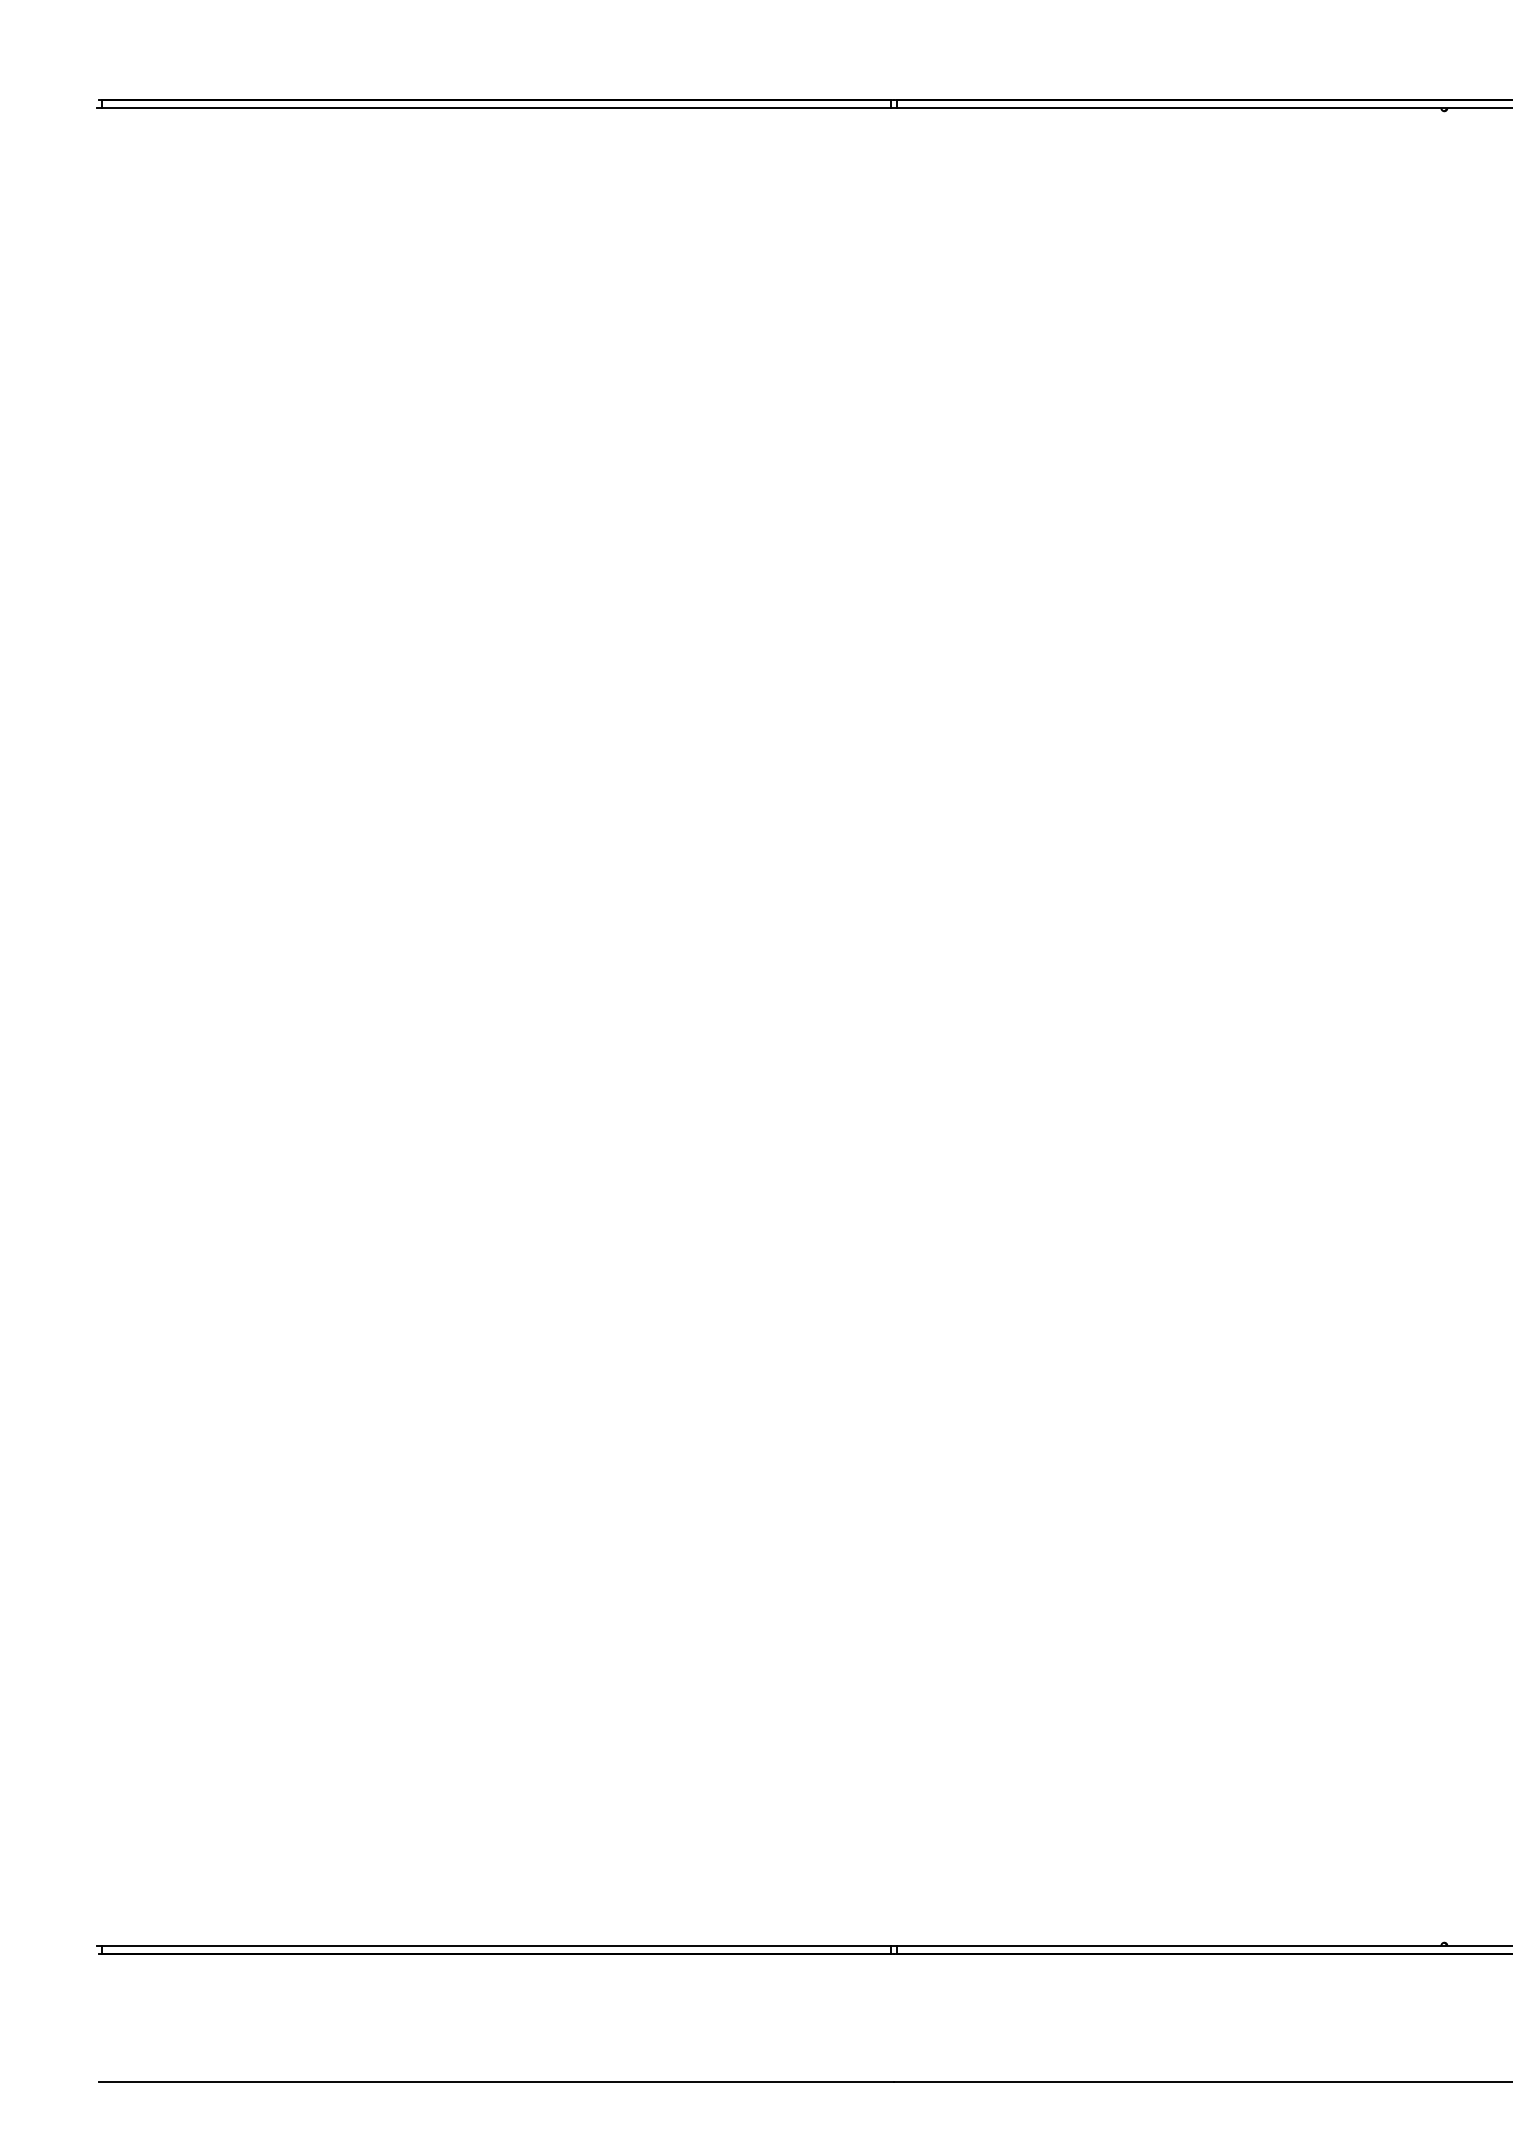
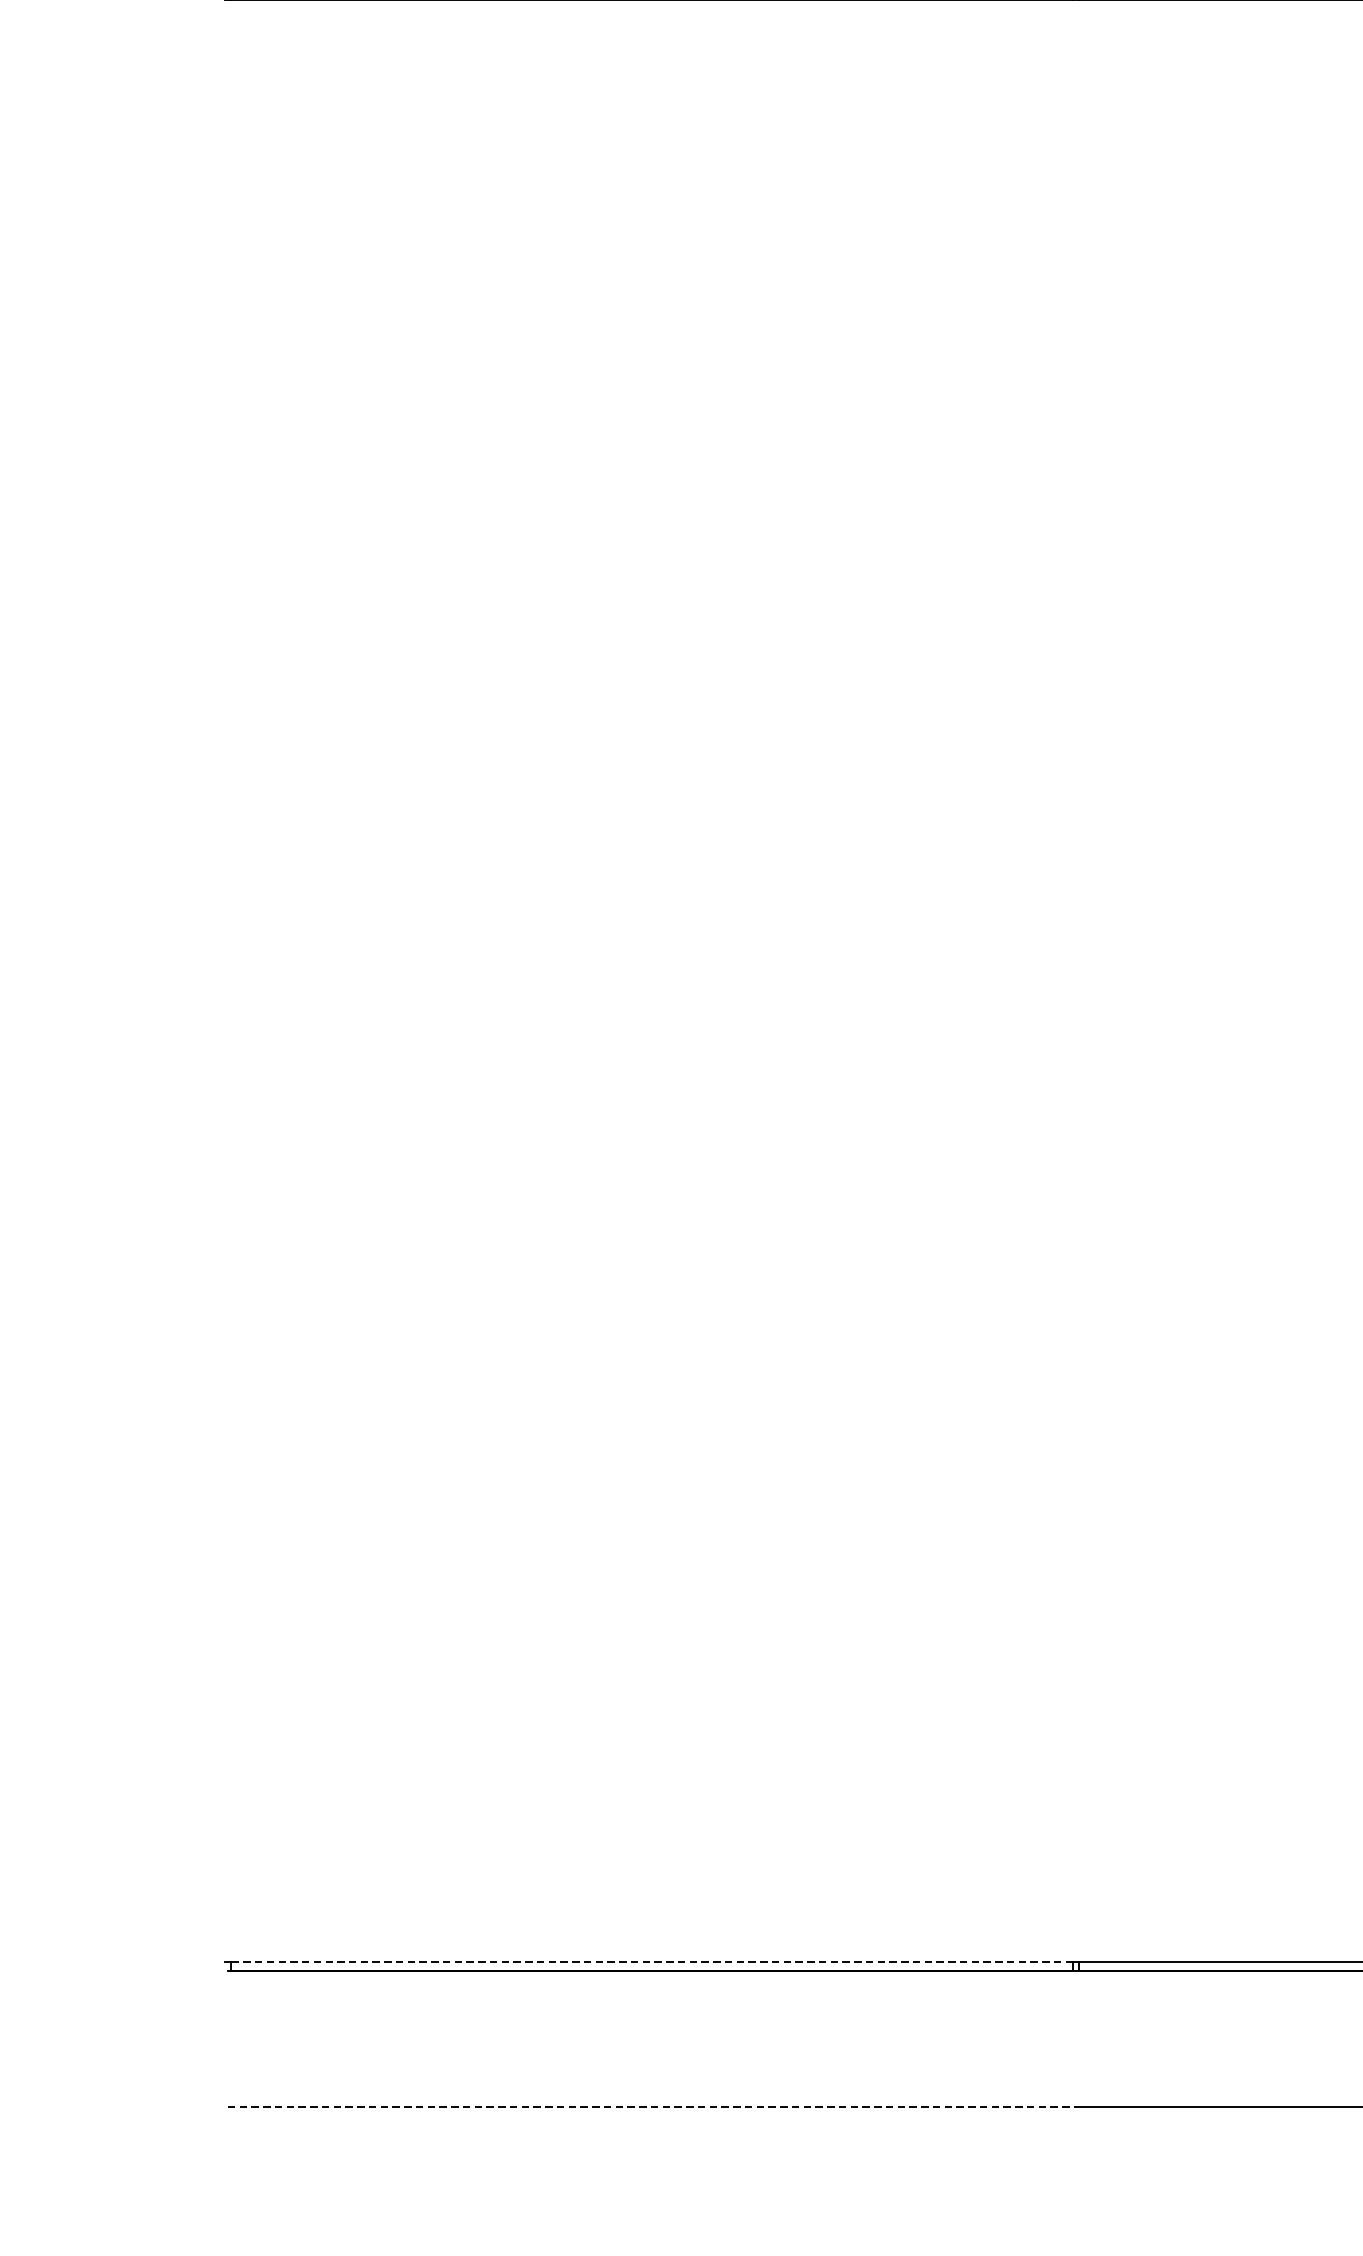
line: (495, 1945) -> (650, 1961), solid -> dashed
line: (497, 2081) -> (653, 2107), solid -> dashed

